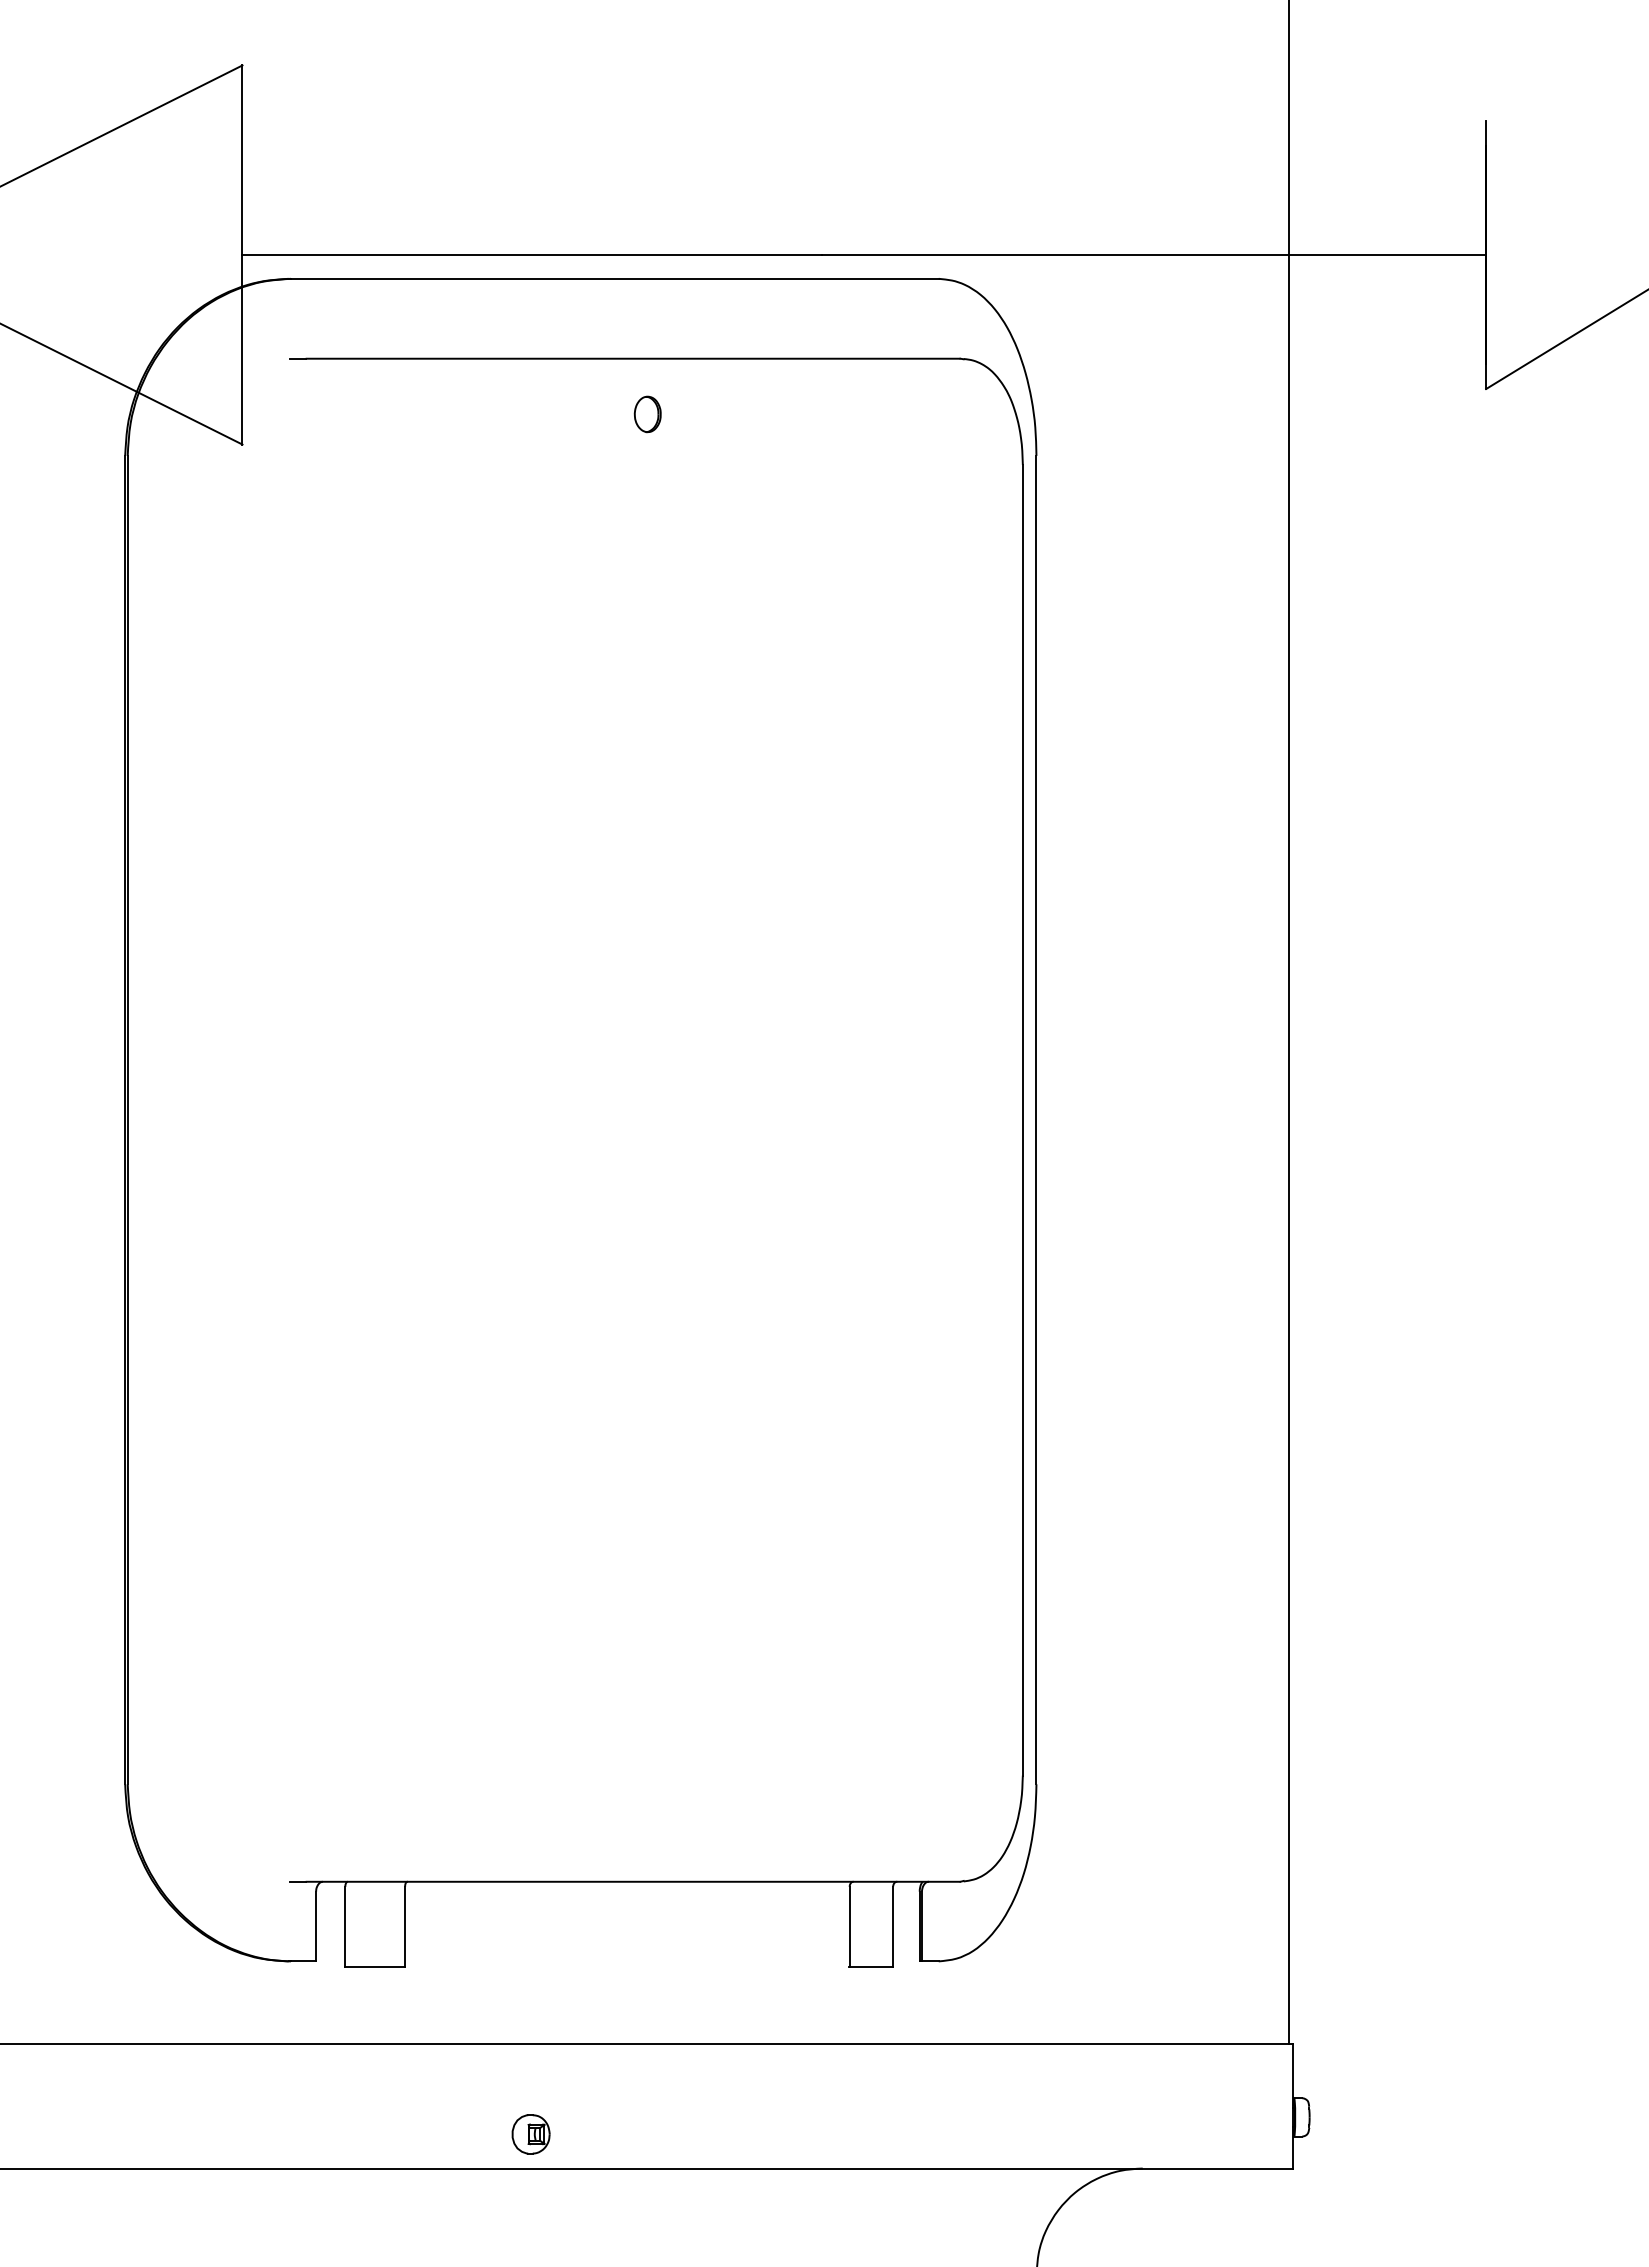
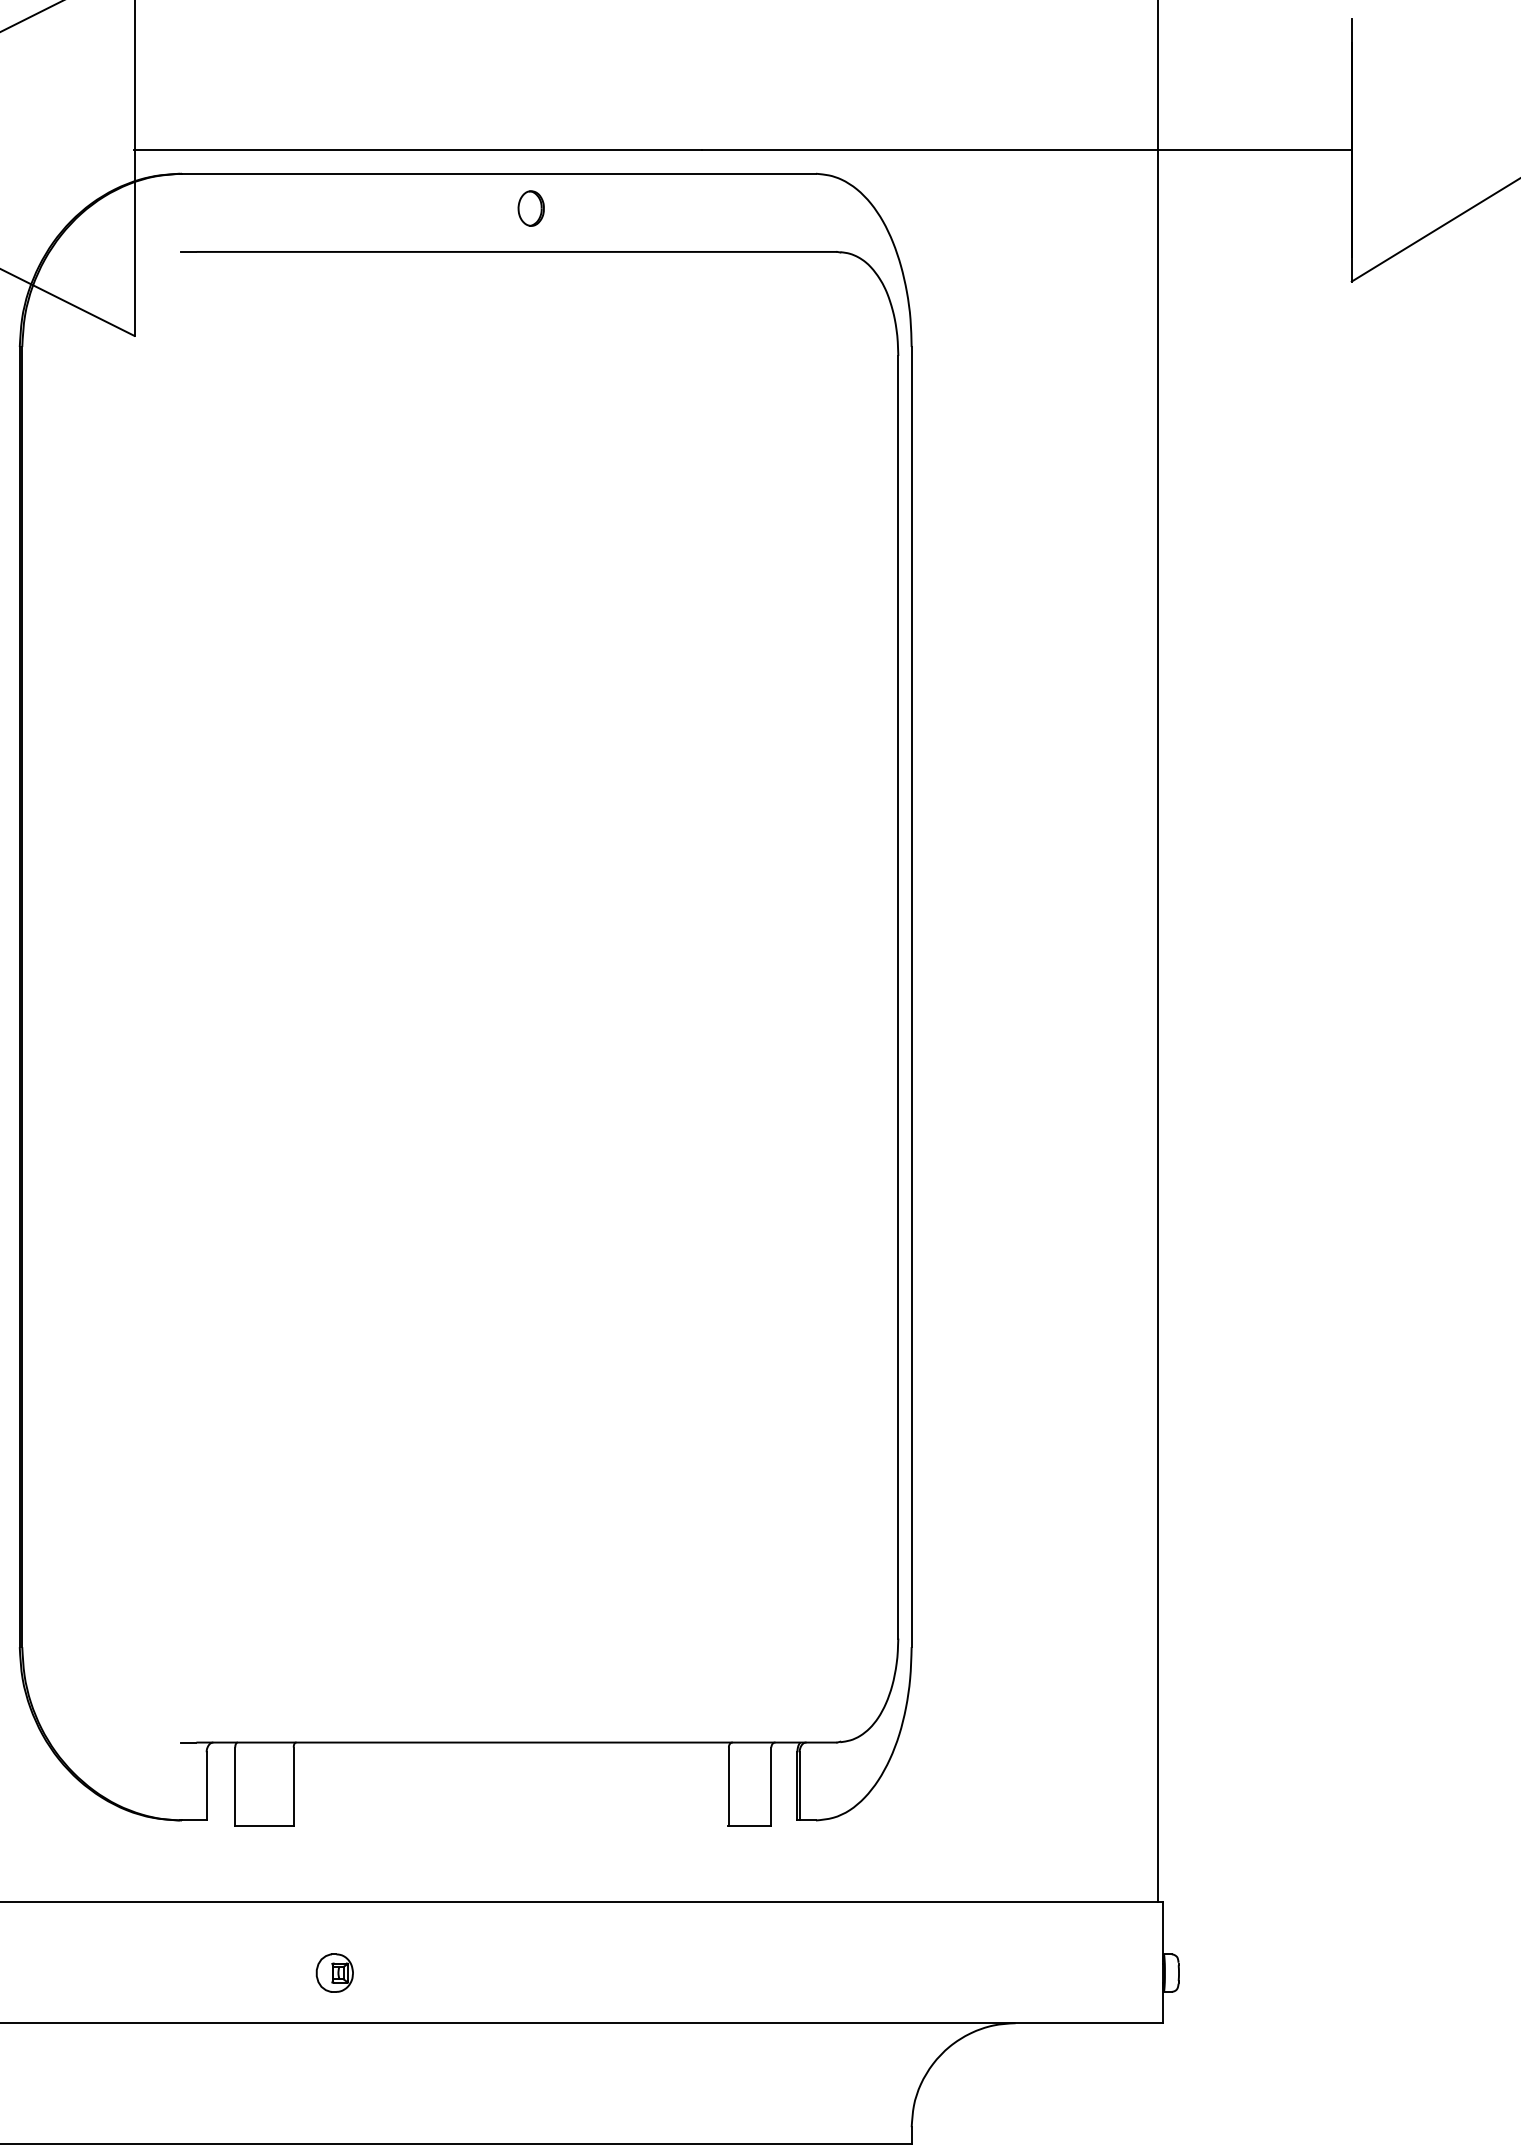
part: (647, 414) -> (530, 208), moved
part: (530, 2134) -> (334, 1973), moved

